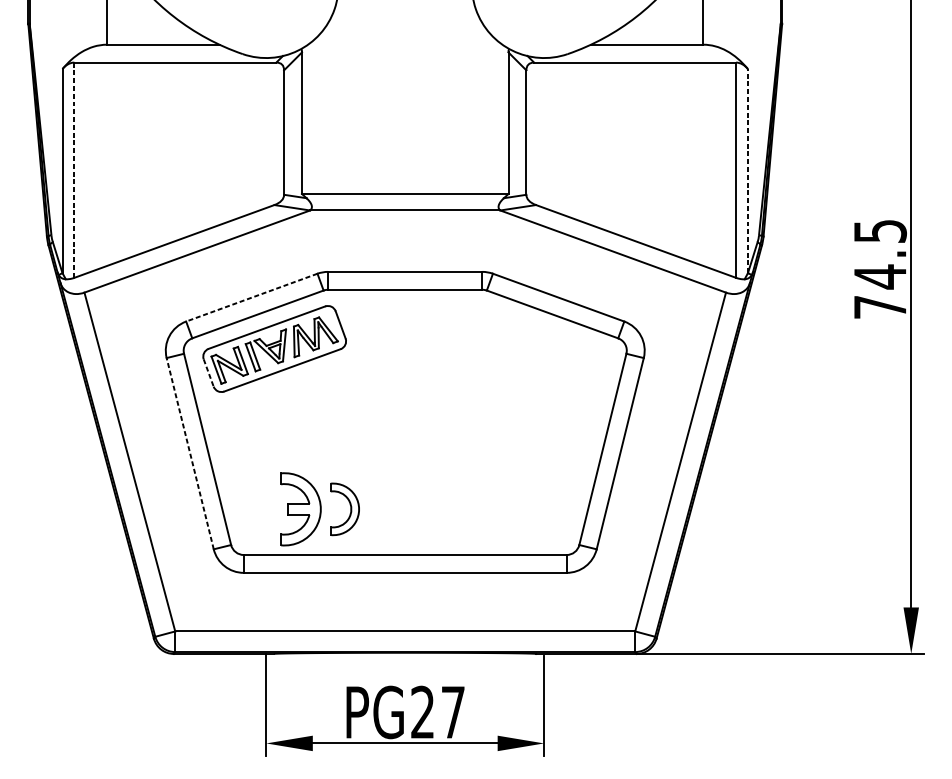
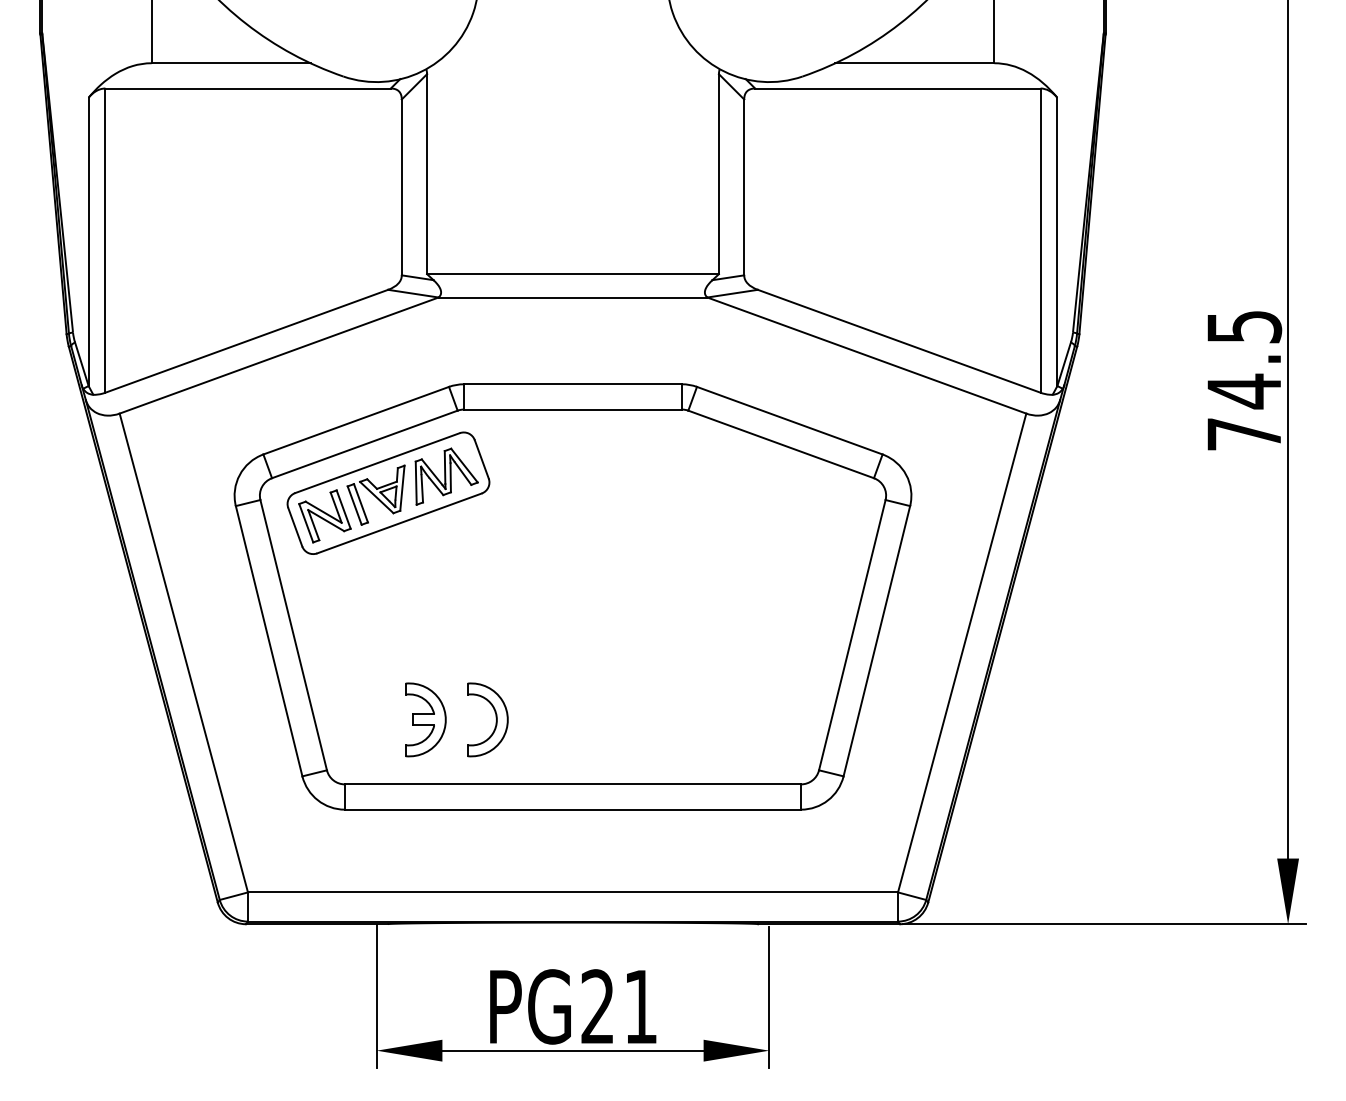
line: (74, 170) -> (105, 241), dashed -> solid
line: (748, 170) -> (1057, 241), dashed -> solid
line: (252, 297) -> (356, 420), dashed -> solid
line: (208, 373) -> (295, 527), dashed -> solid
line: (190, 453) -> (269, 640), dashed -> solid
part: (300, 509) -> (425, 719), size x0.71
text: (453, 712) -> (640, 1006), PG27 -> PG21

